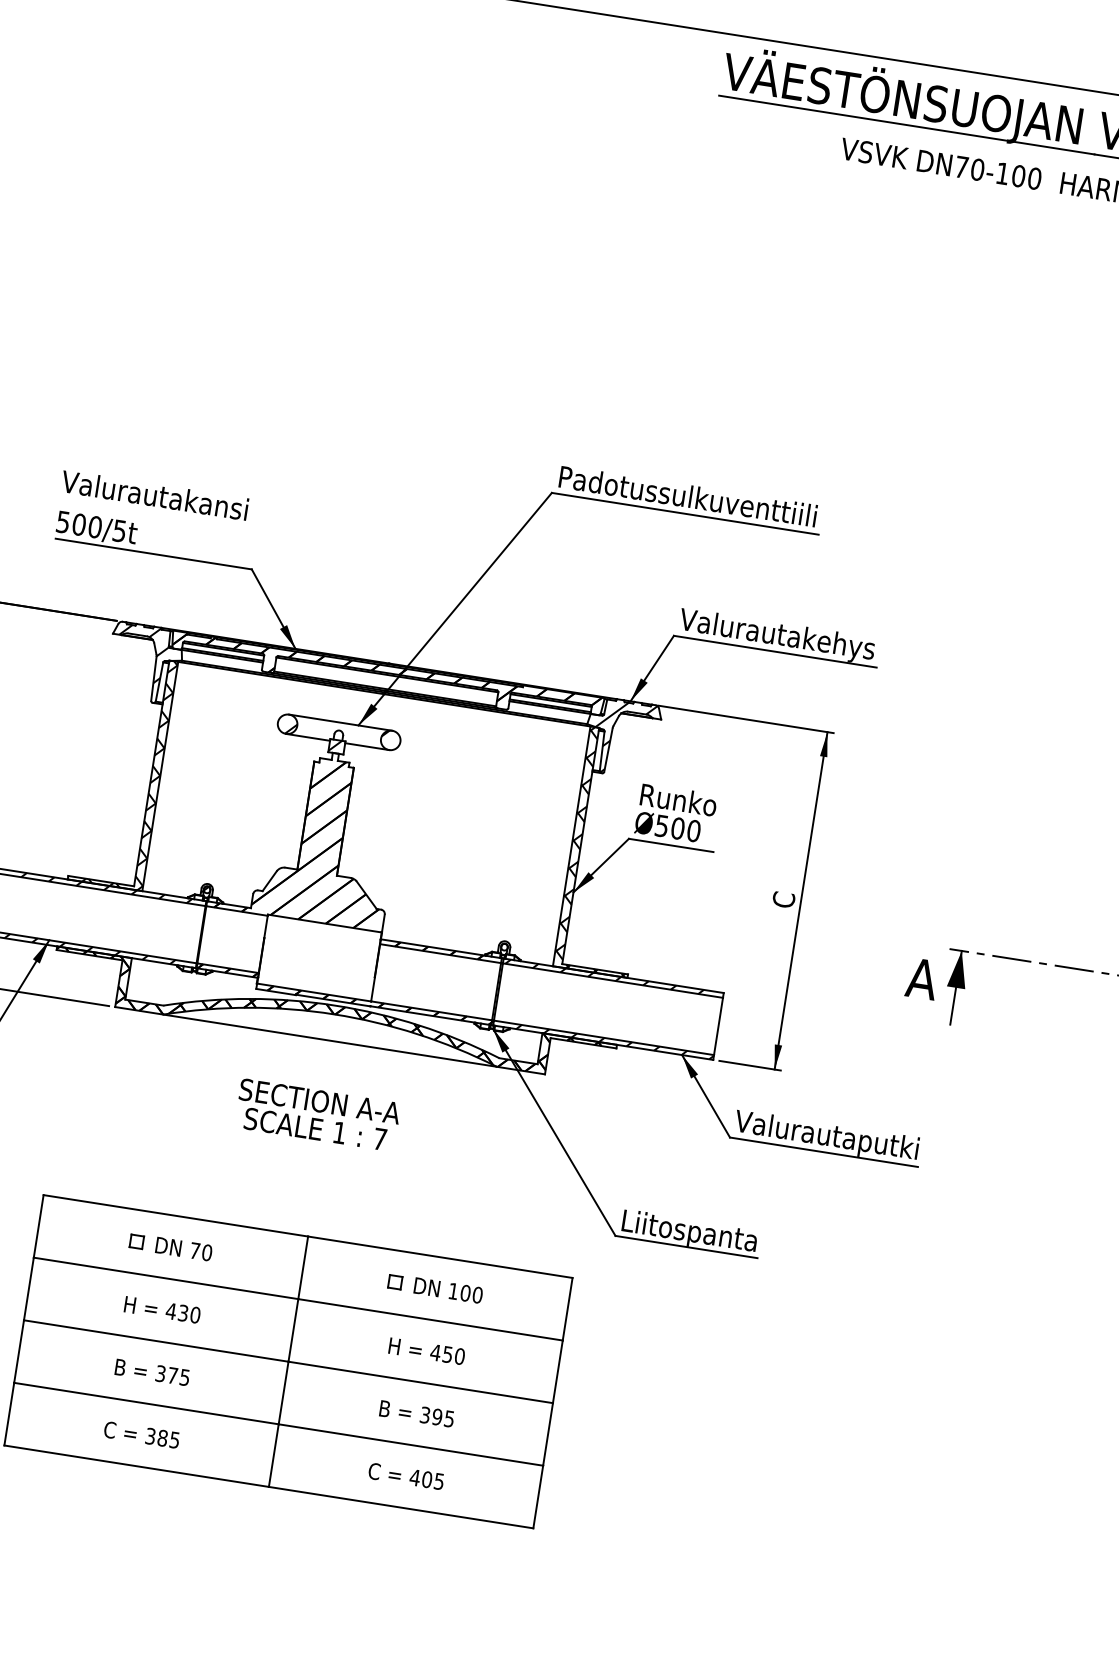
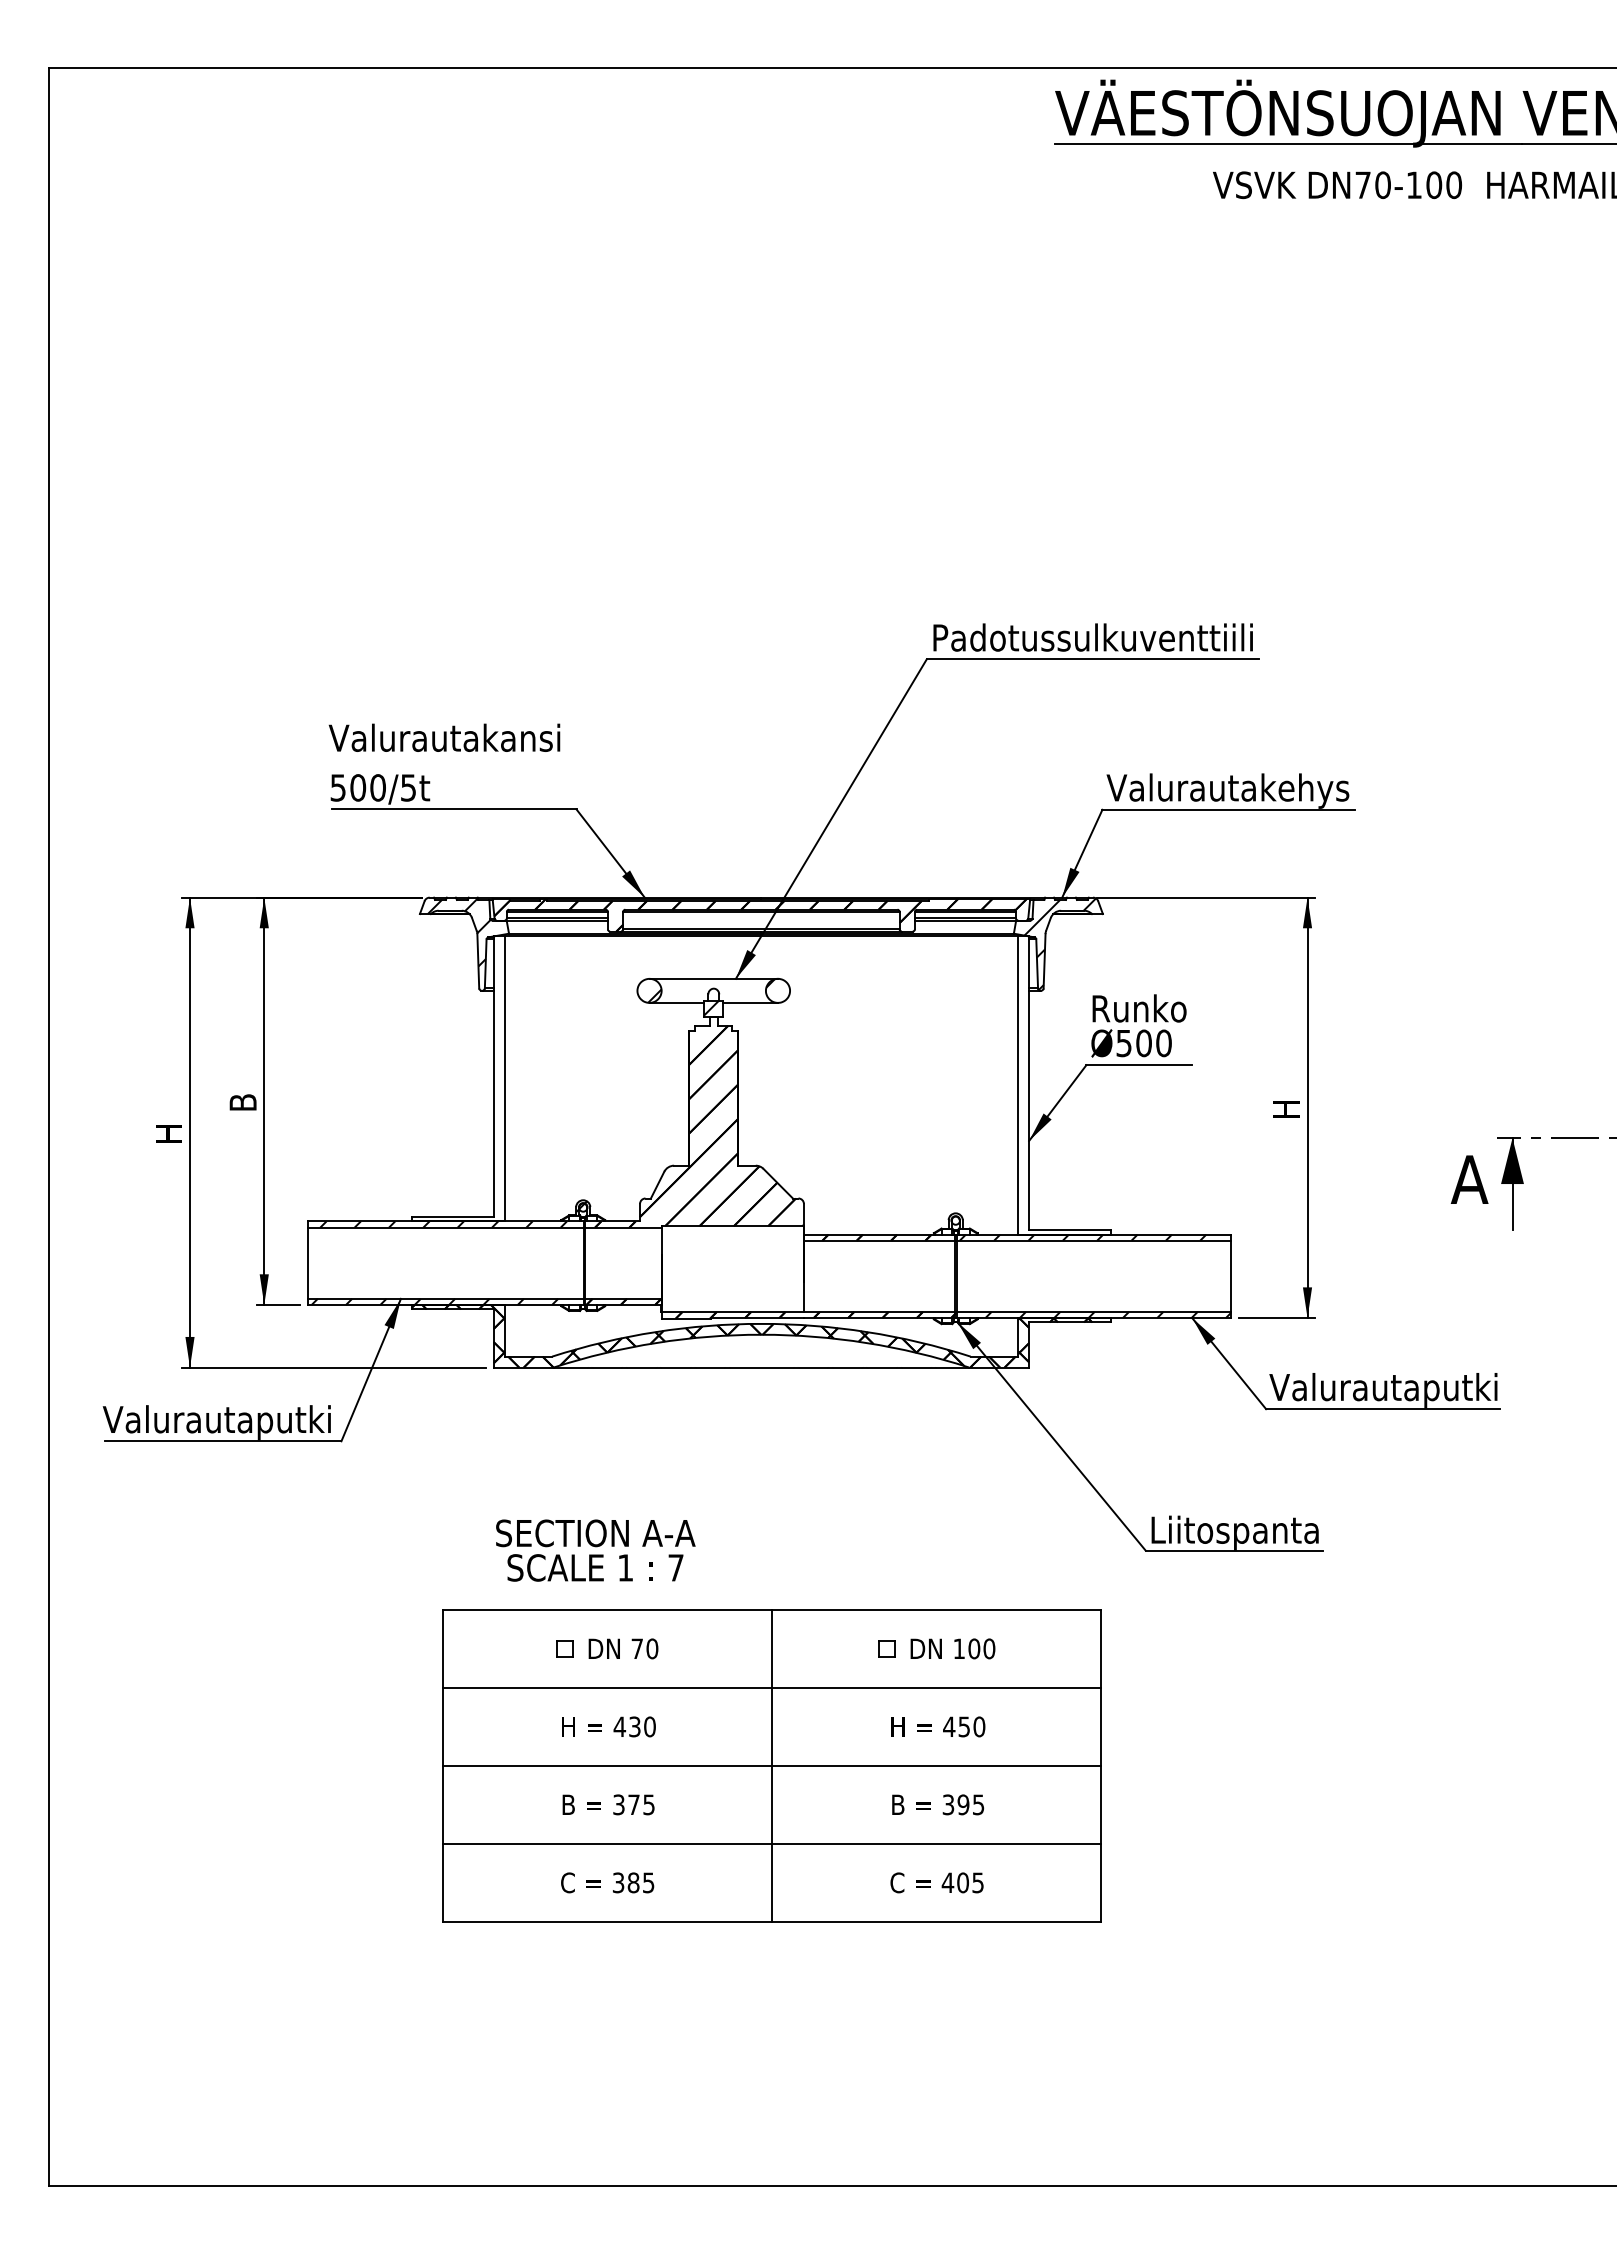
hatch: (129, 771) -> (466, 1078), removed
hatch: (607, 851) -> (1062, 1084), removed
text: (783, 900) -> (1286, 1110), C -> H
text: (317, 1115) -> (595, 1550), moved

